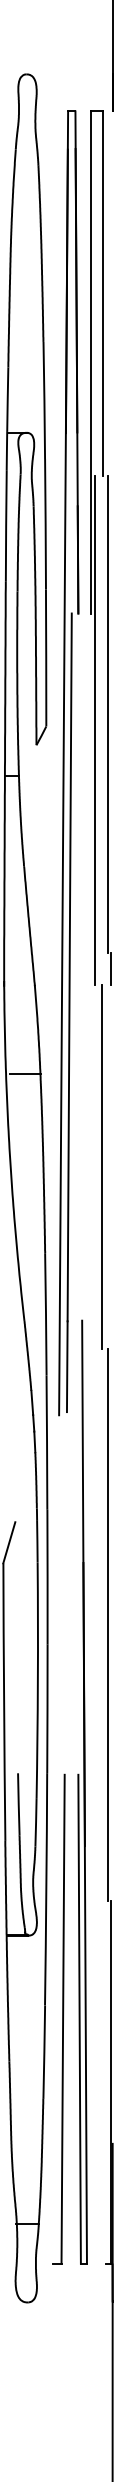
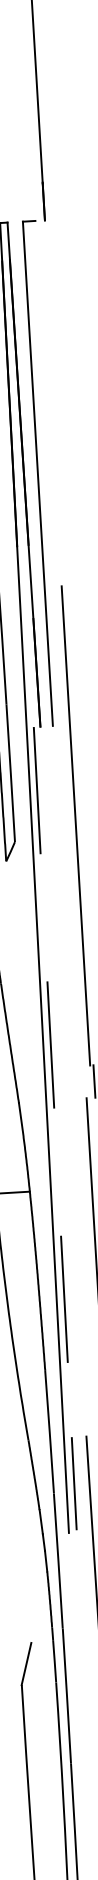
line: (103, 293) -> (46, 403), removed
line: (95, 729) -> (64, 842), removed
line: (69, 967) -> (52, 1082), solid -> dashed

